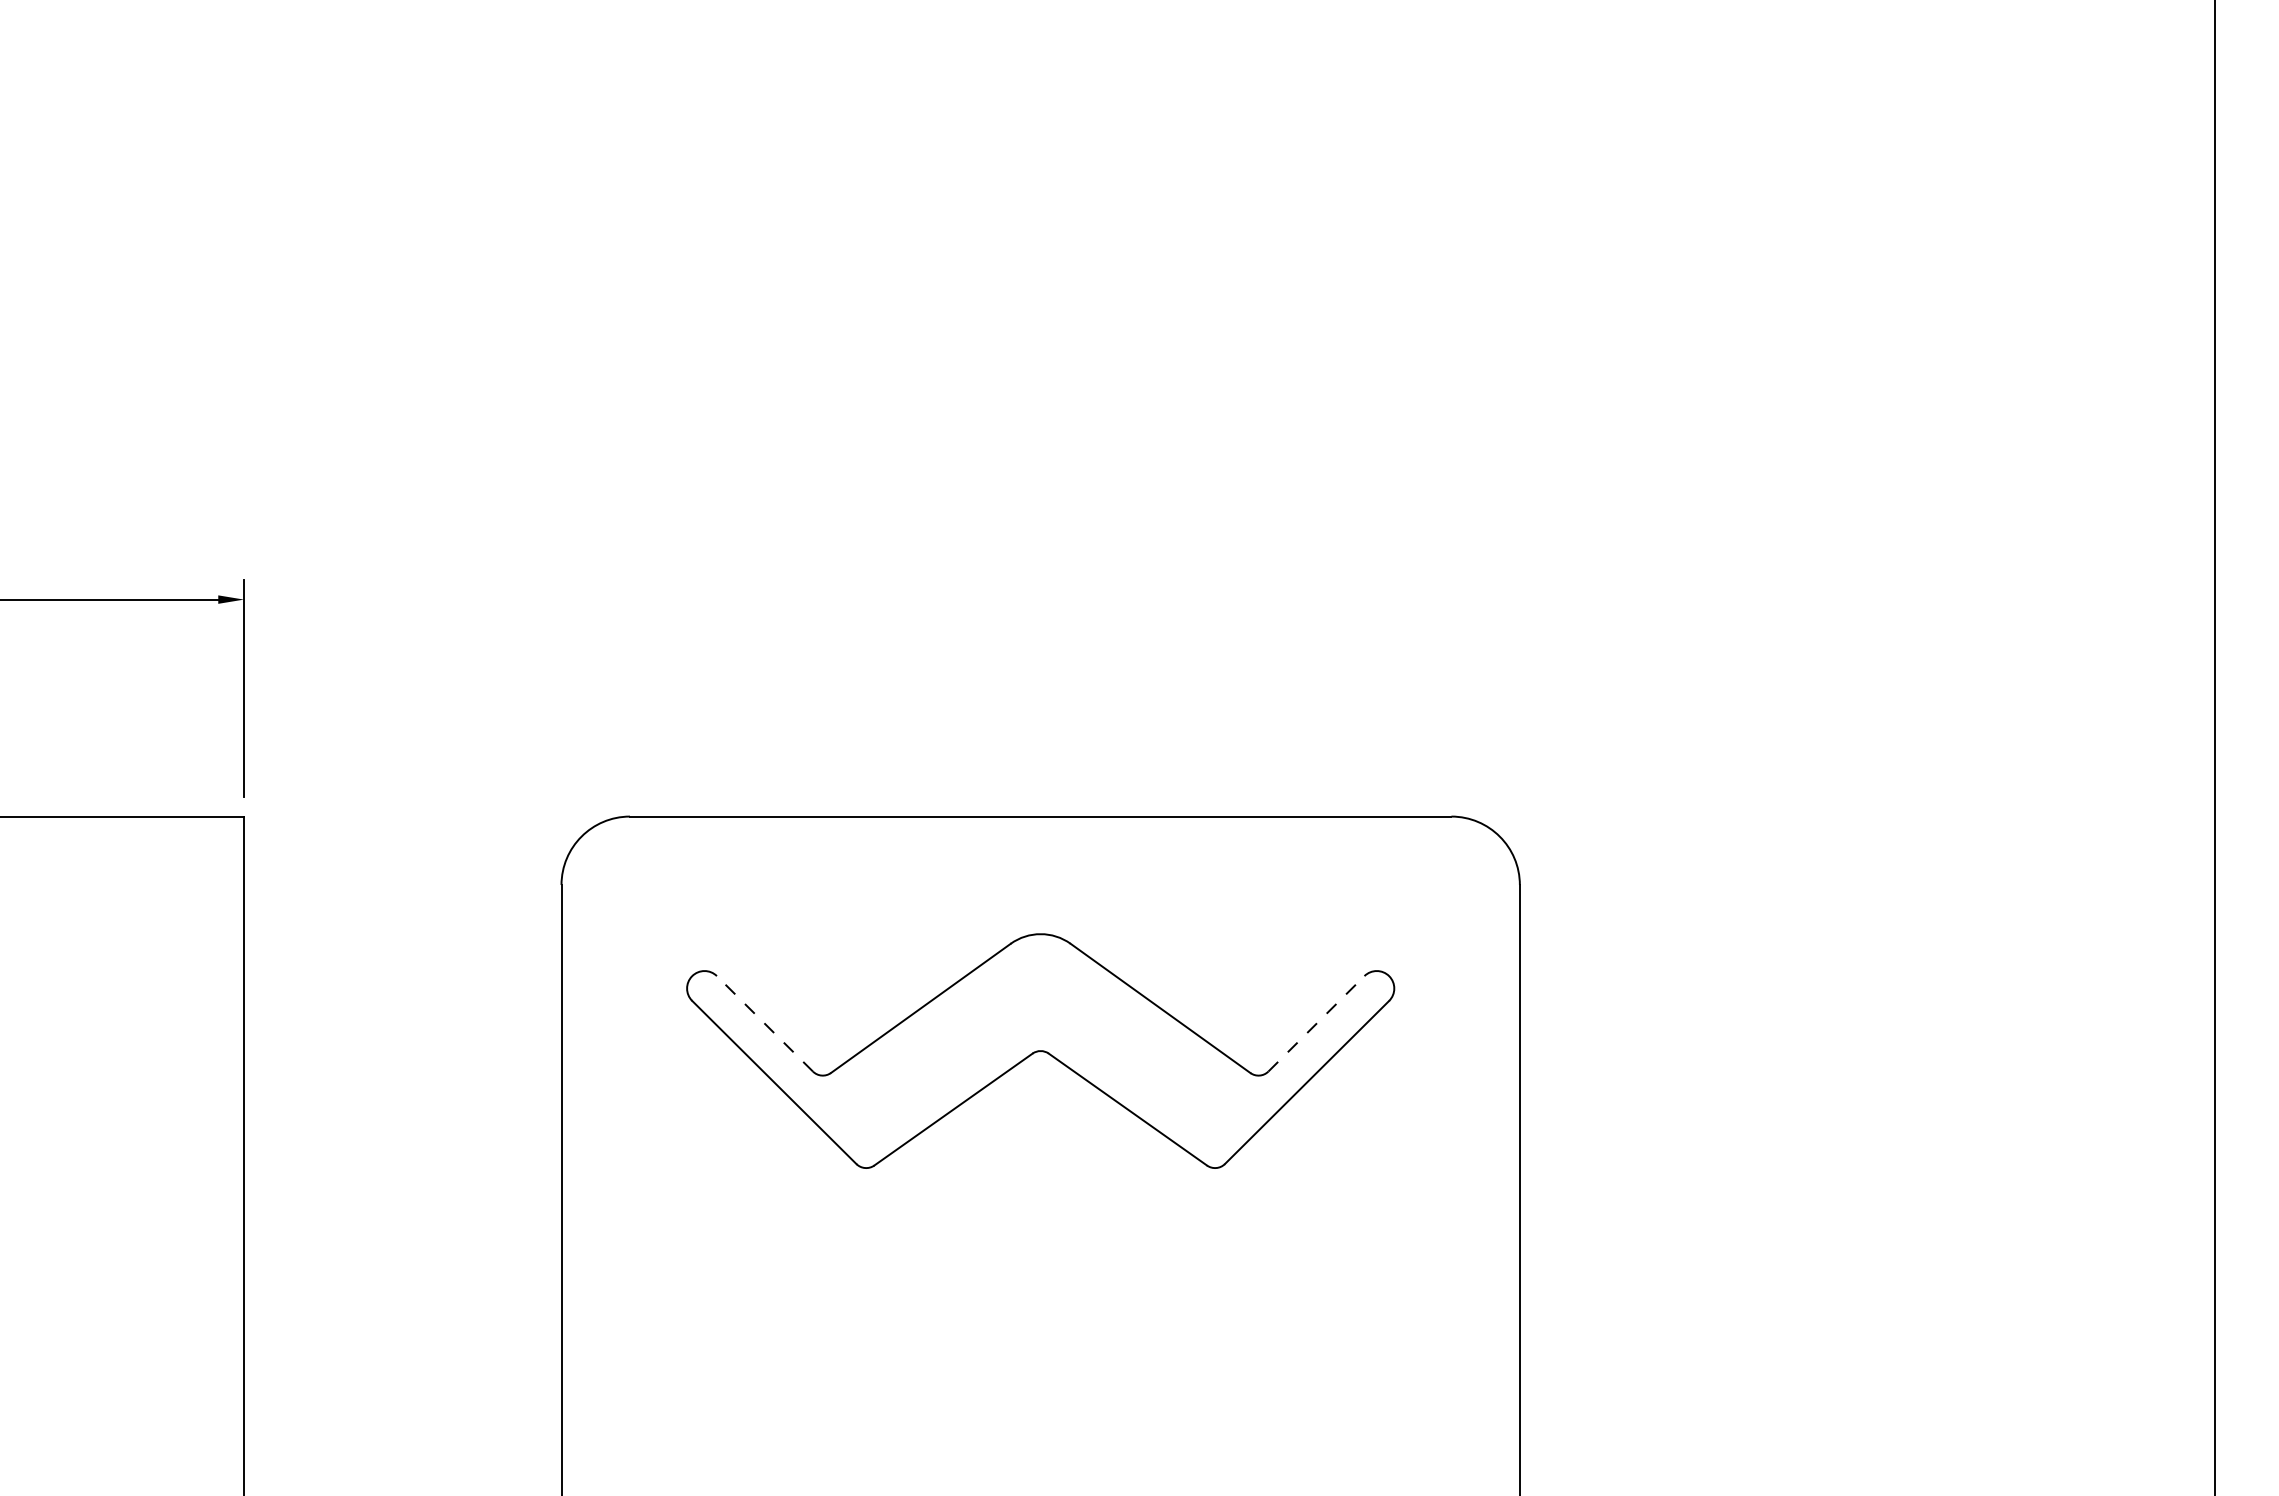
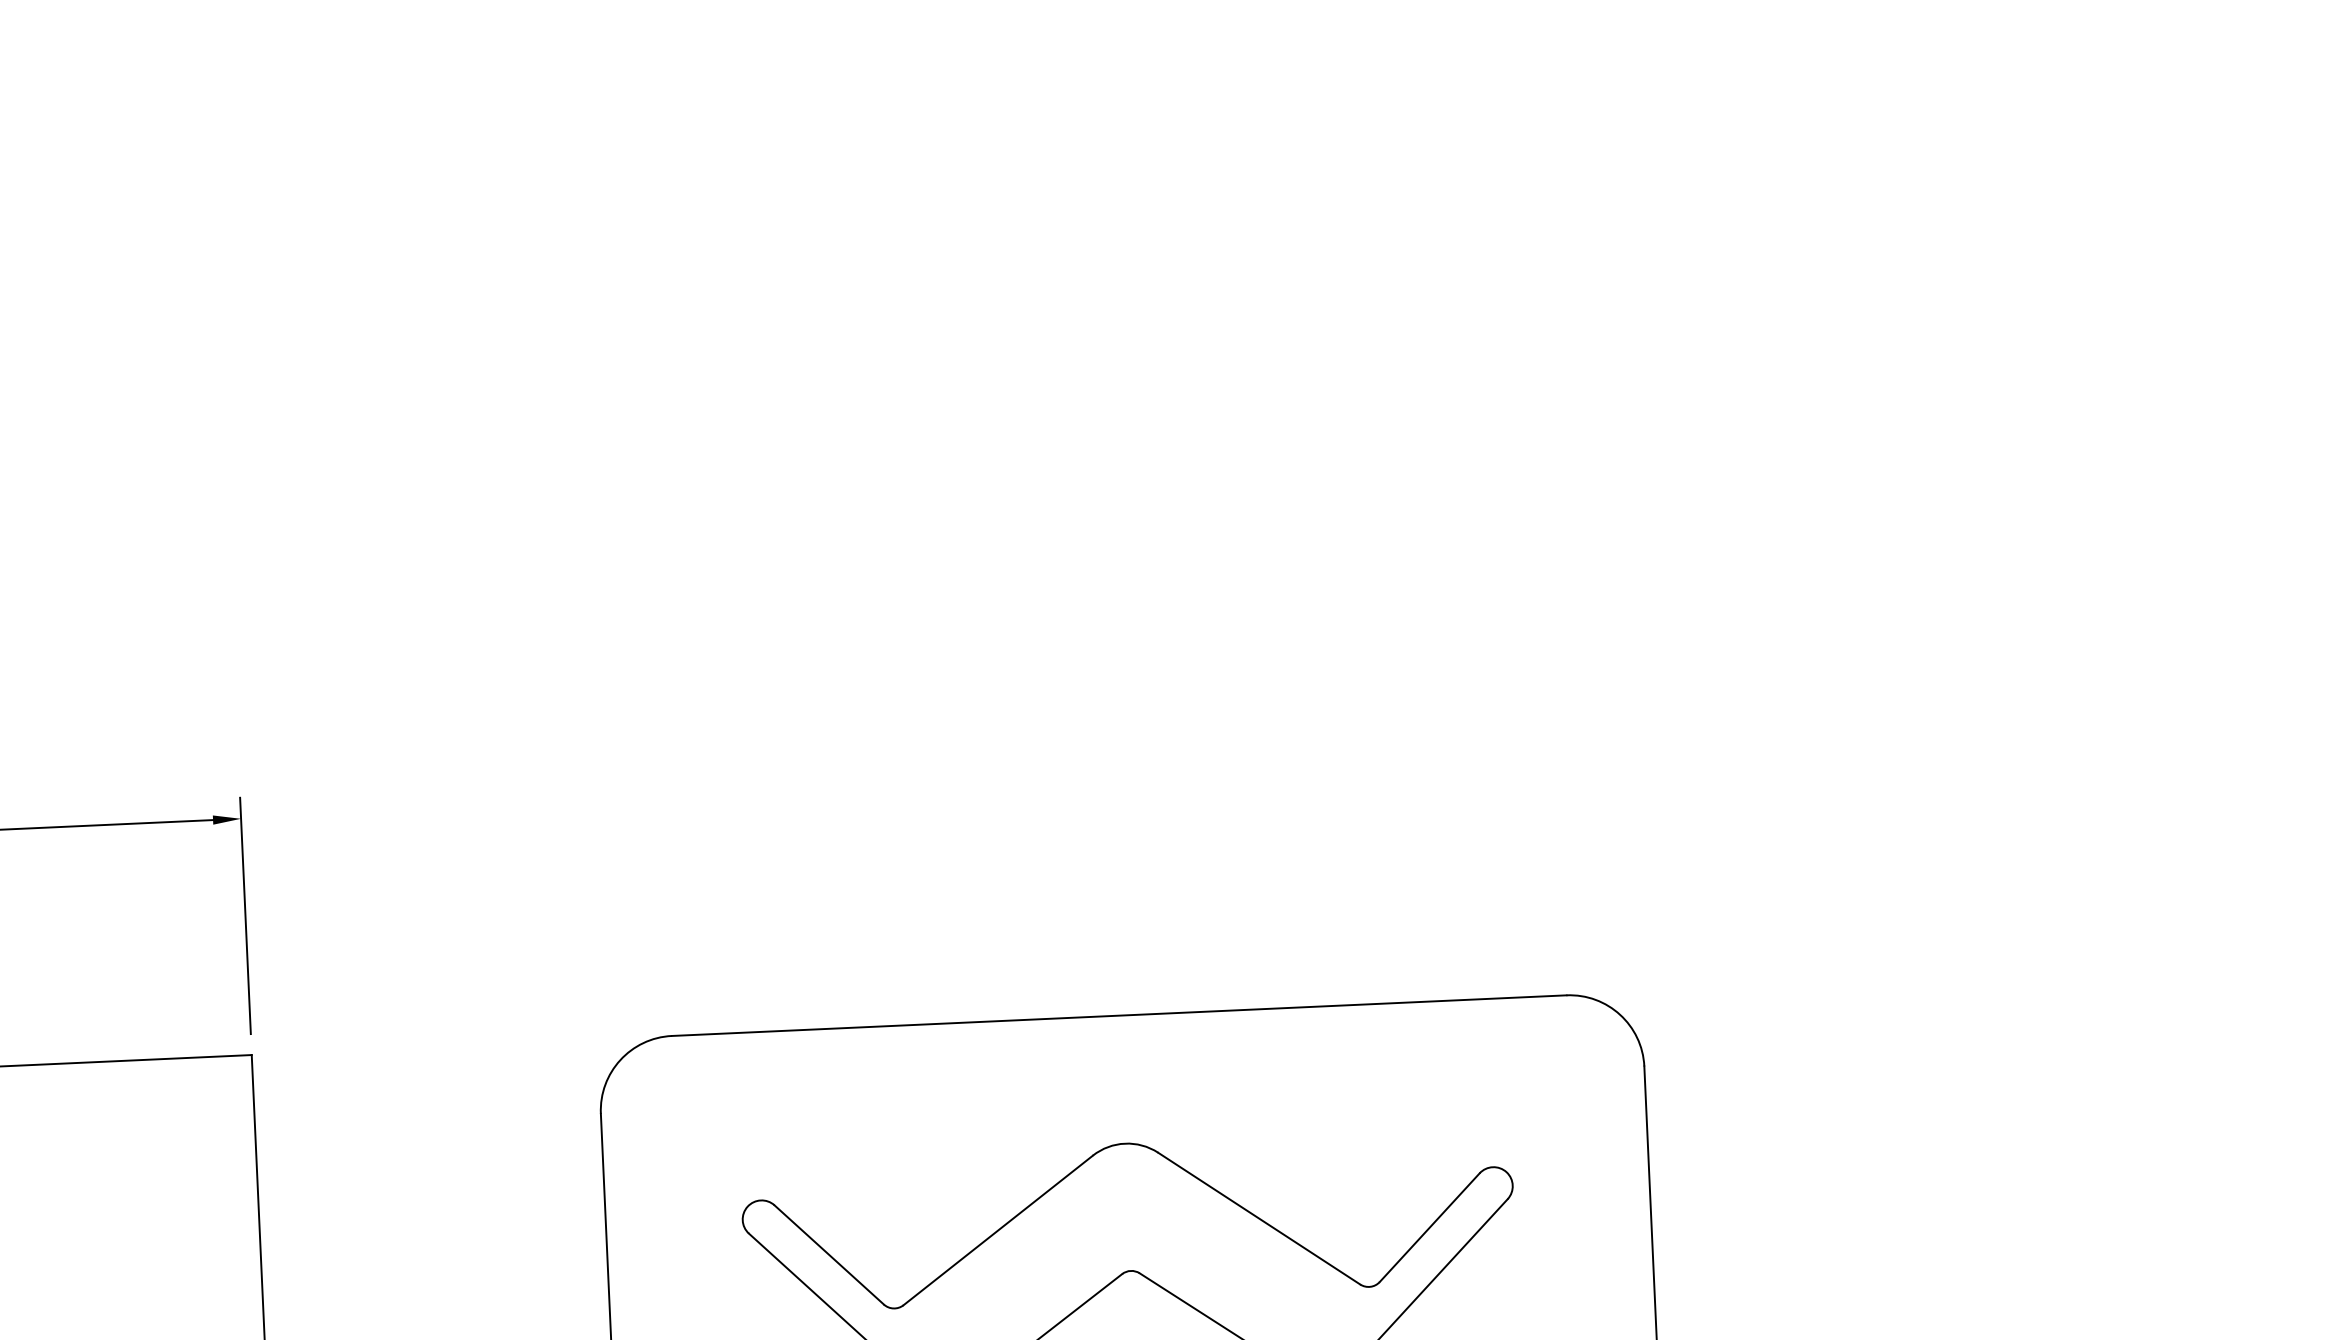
line: (764, 1023) -> (828, 1254), dashed -> solid
line: (1316, 1023) -> (1429, 1227), dashed -> solid

